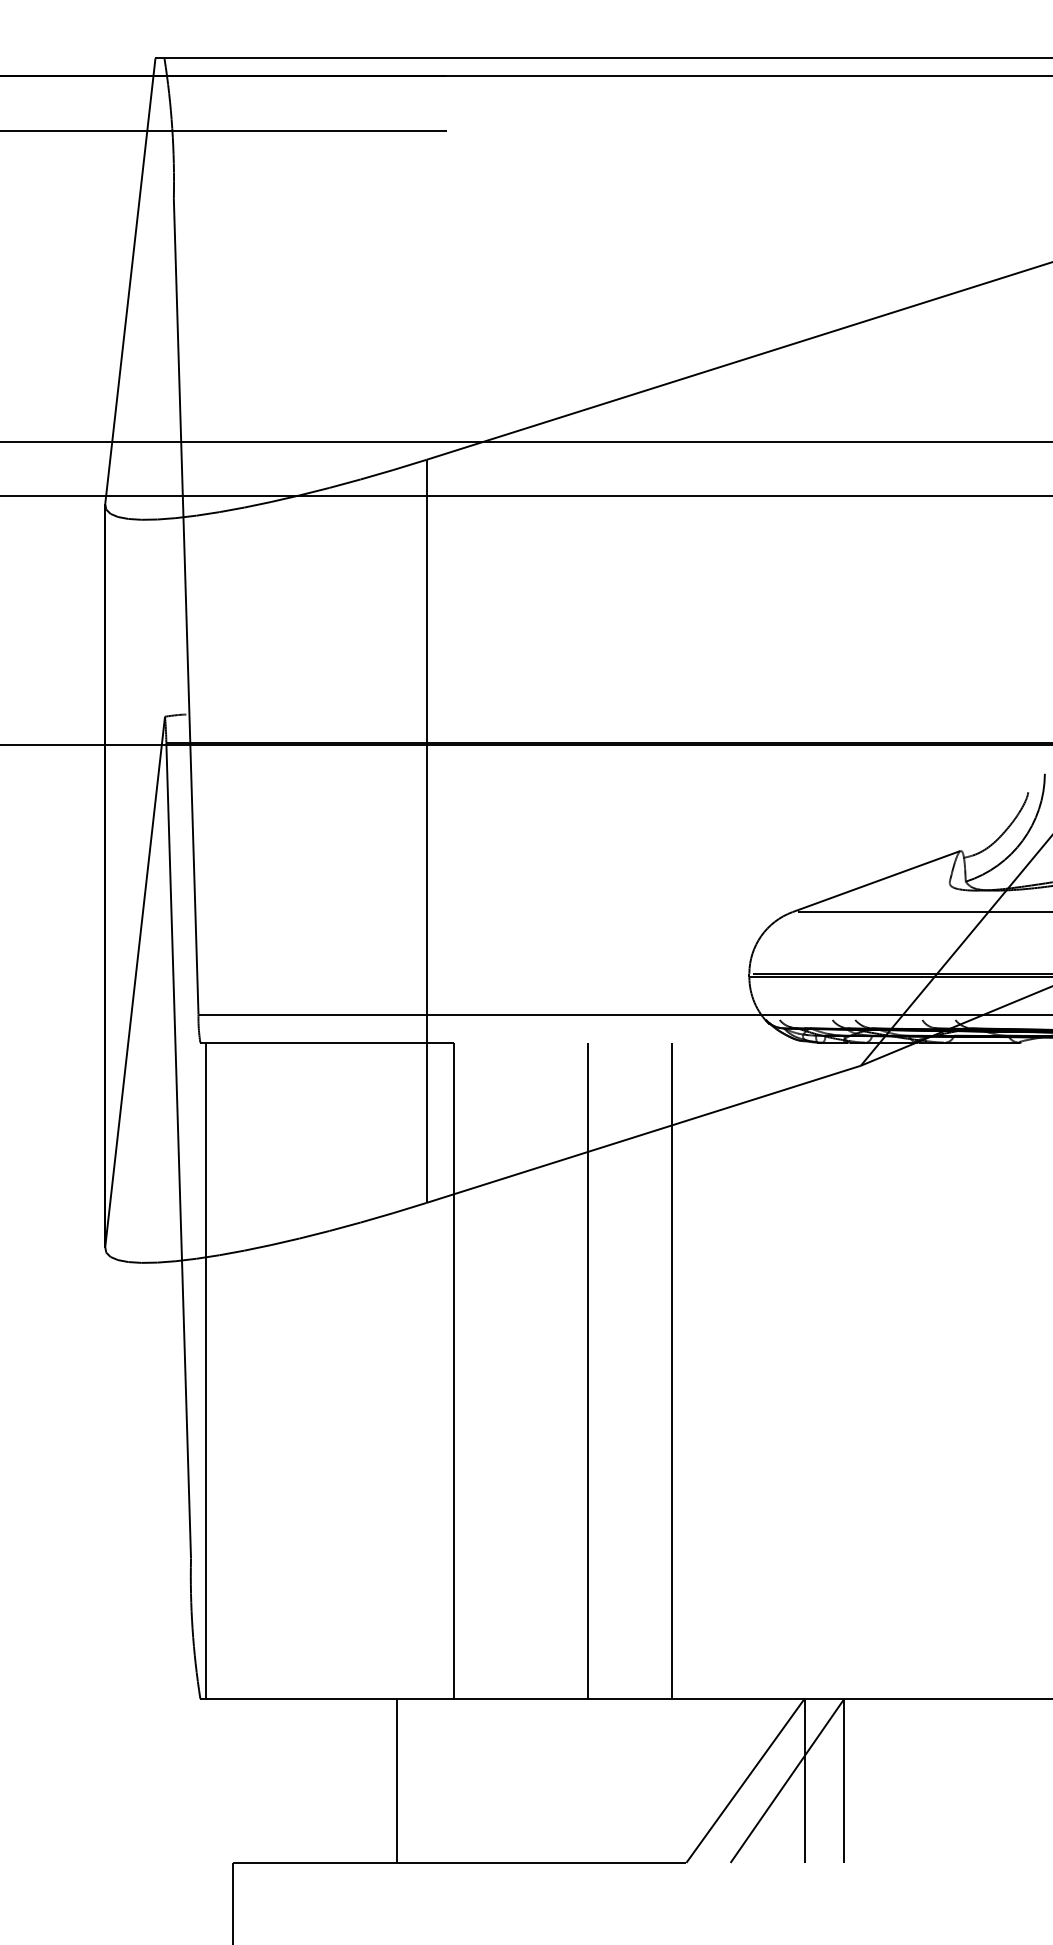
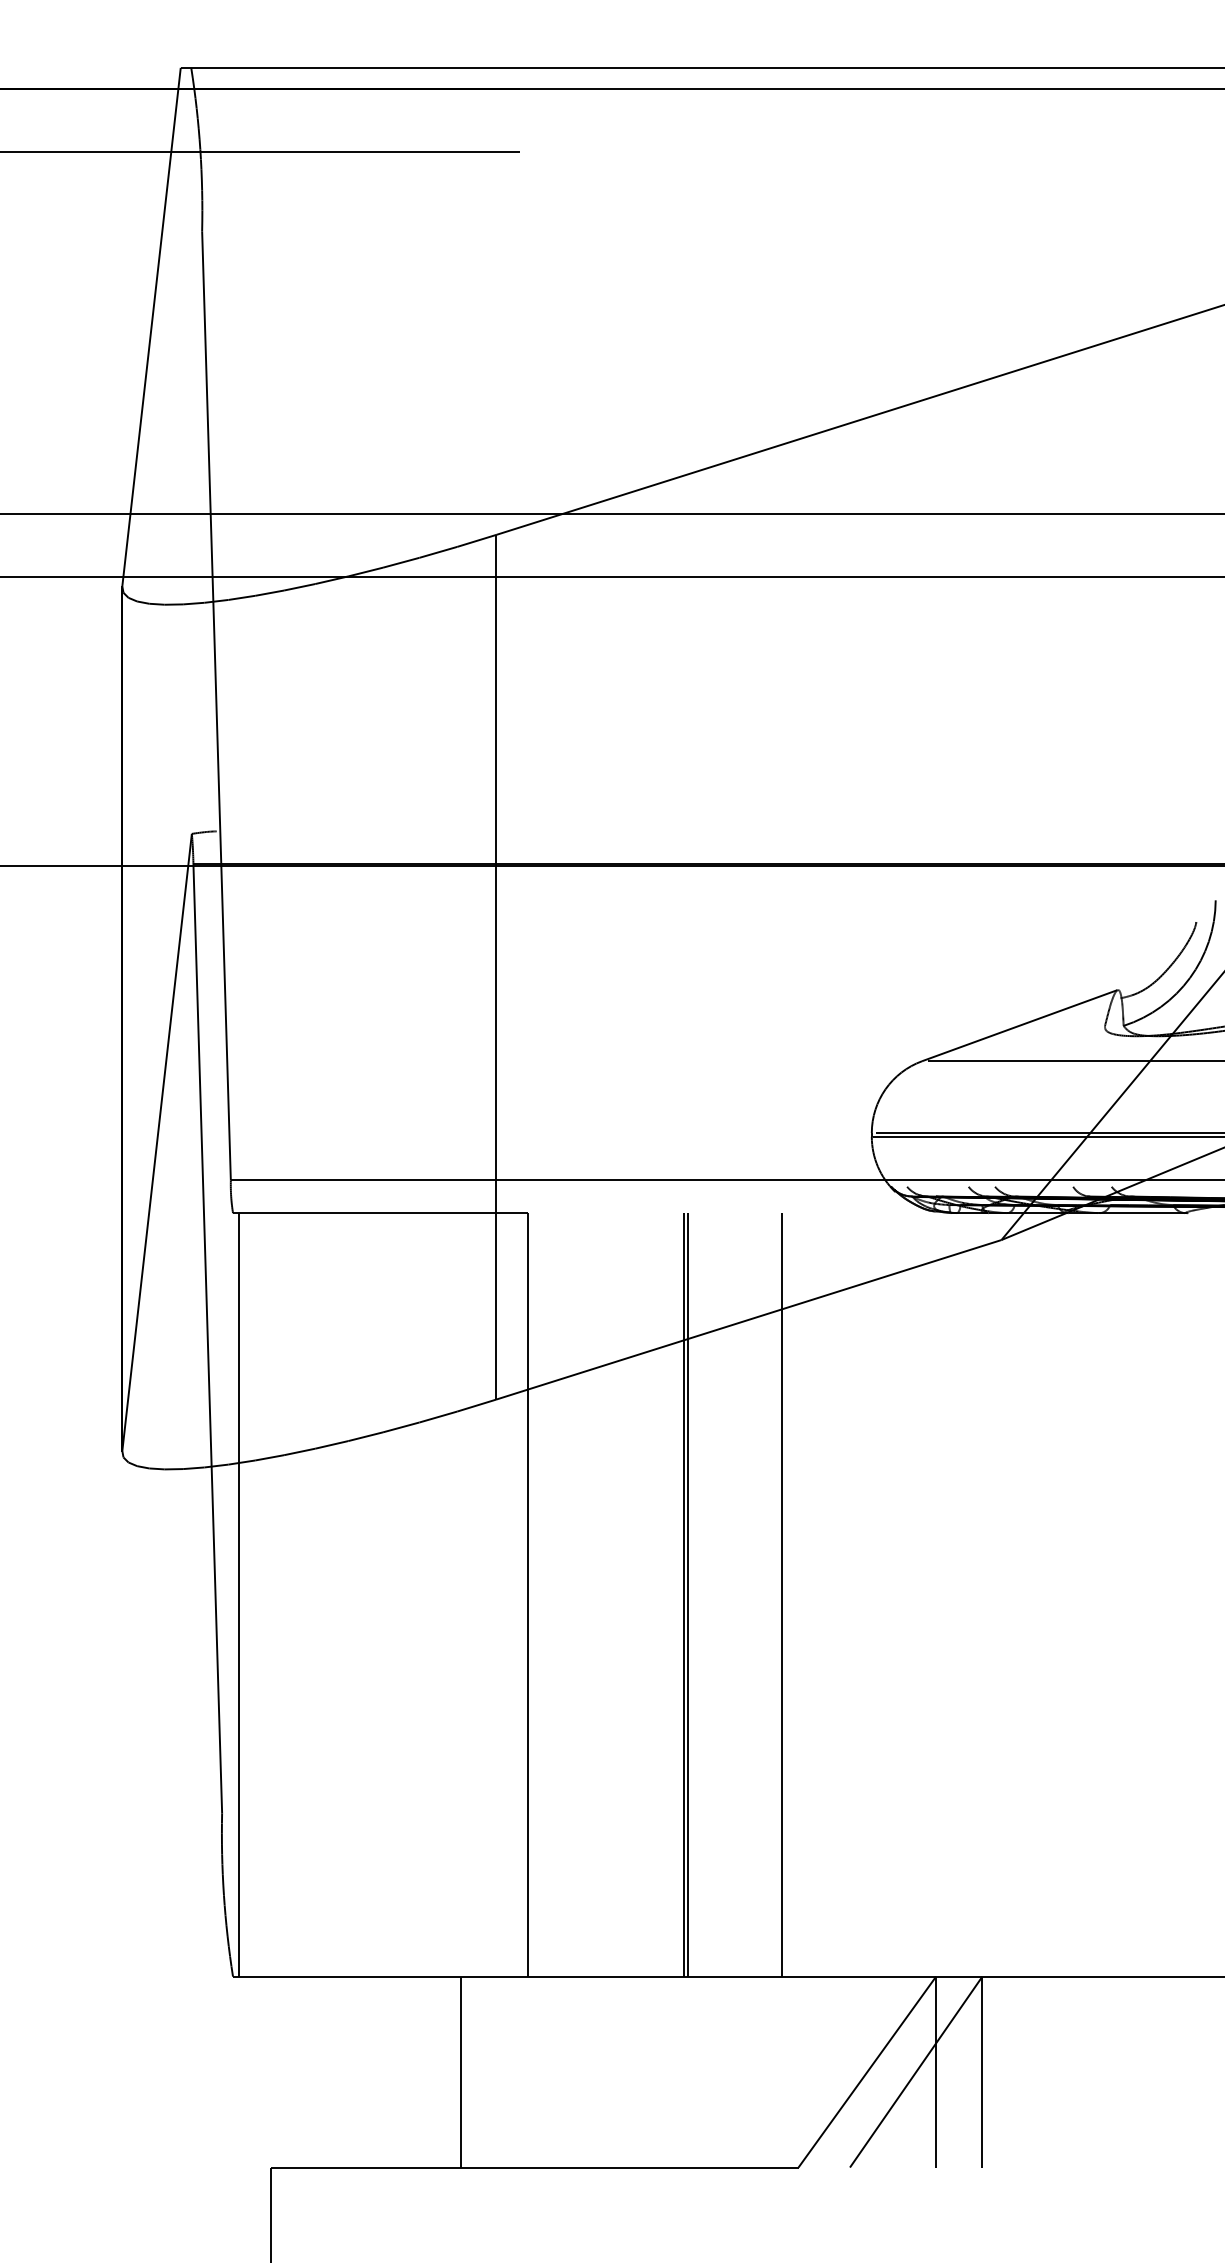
line: (591, 1370) -> (688, 1594), added

